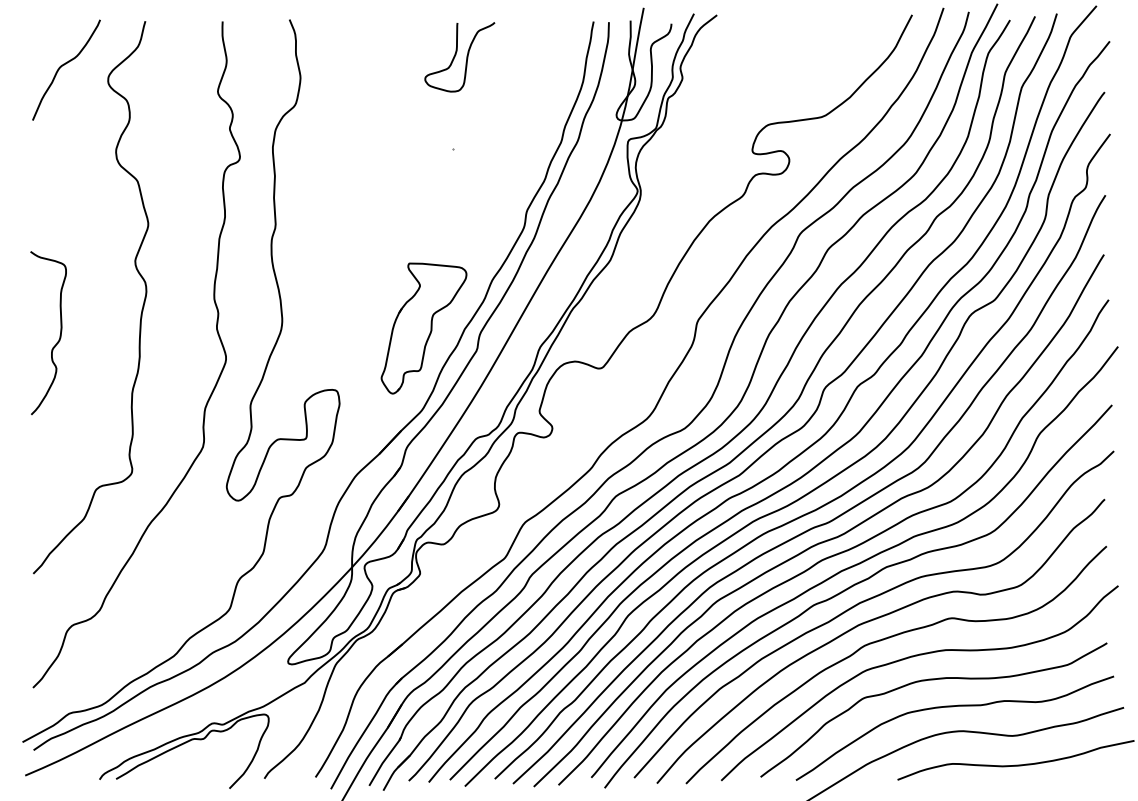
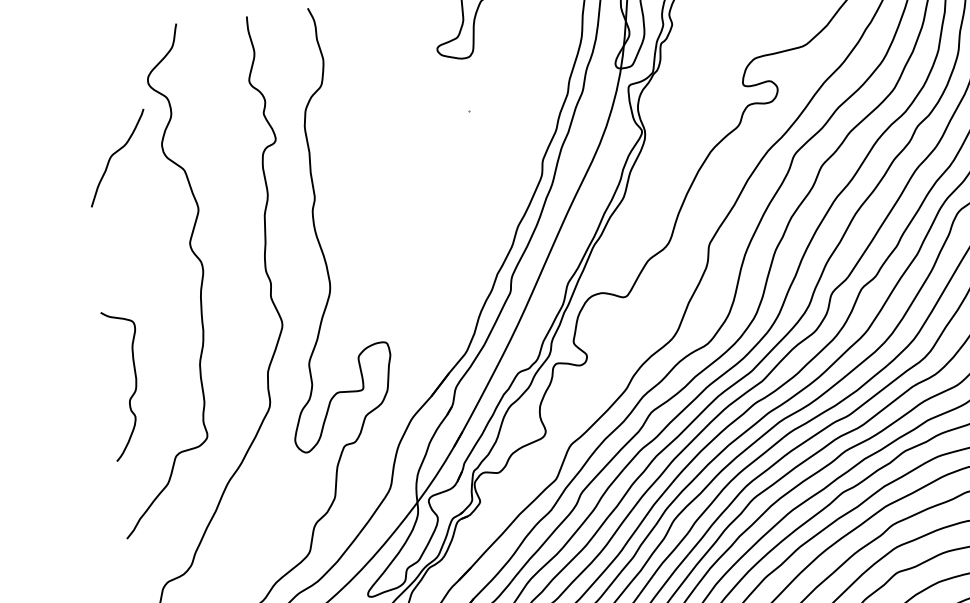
curve: (64, 65) -> (115, 154), moved
part: (423, 328) -> (459, 277), removed
curve: (59, 335) -> (135, 386), moved

